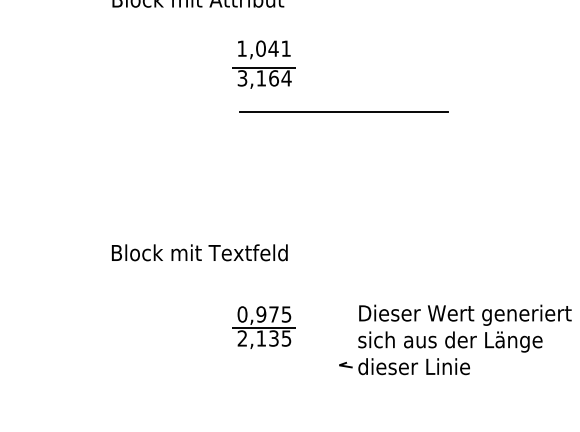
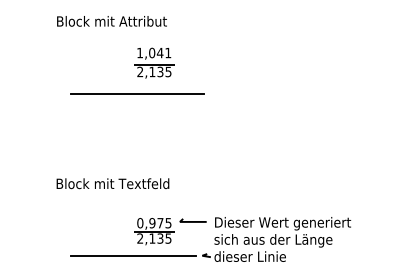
text: (264, 77) -> (154, 71), 3,164 -> 2,135
line: (344, 111) -> (137, 93), moved
line: (323, 311) -> (192, 221), added
line: (230, 364) -> (132, 255), added

